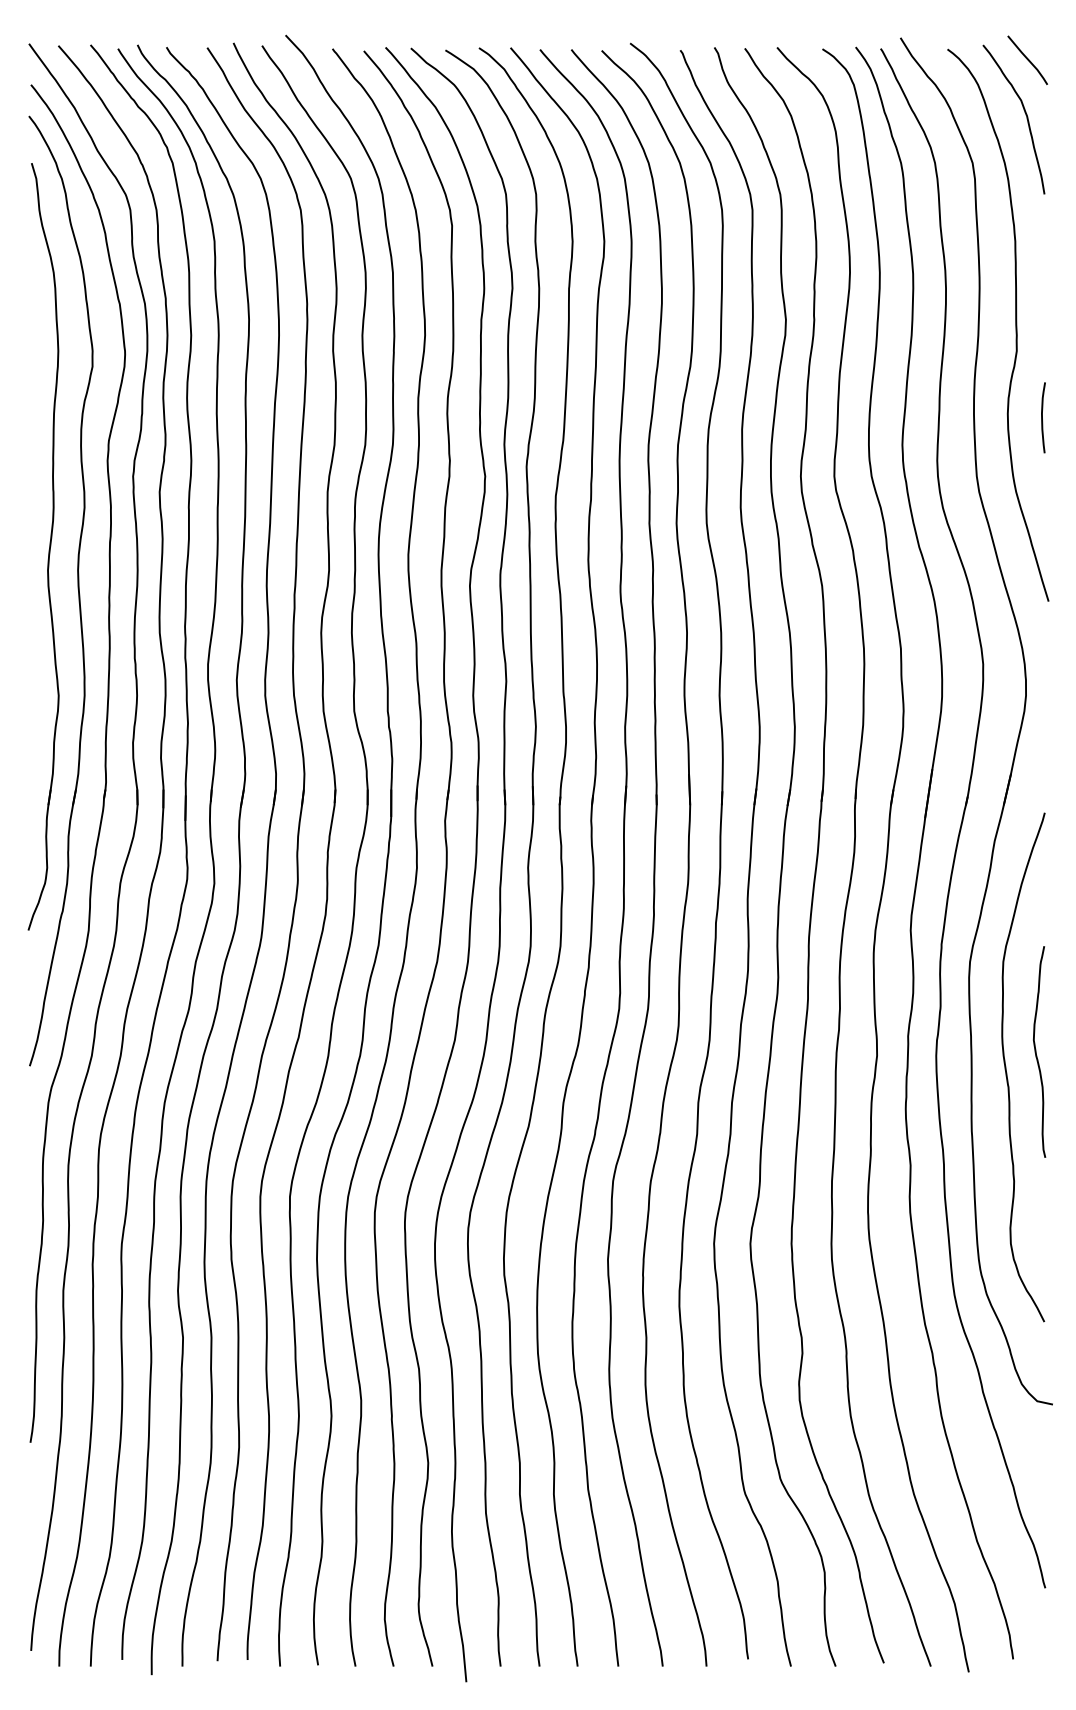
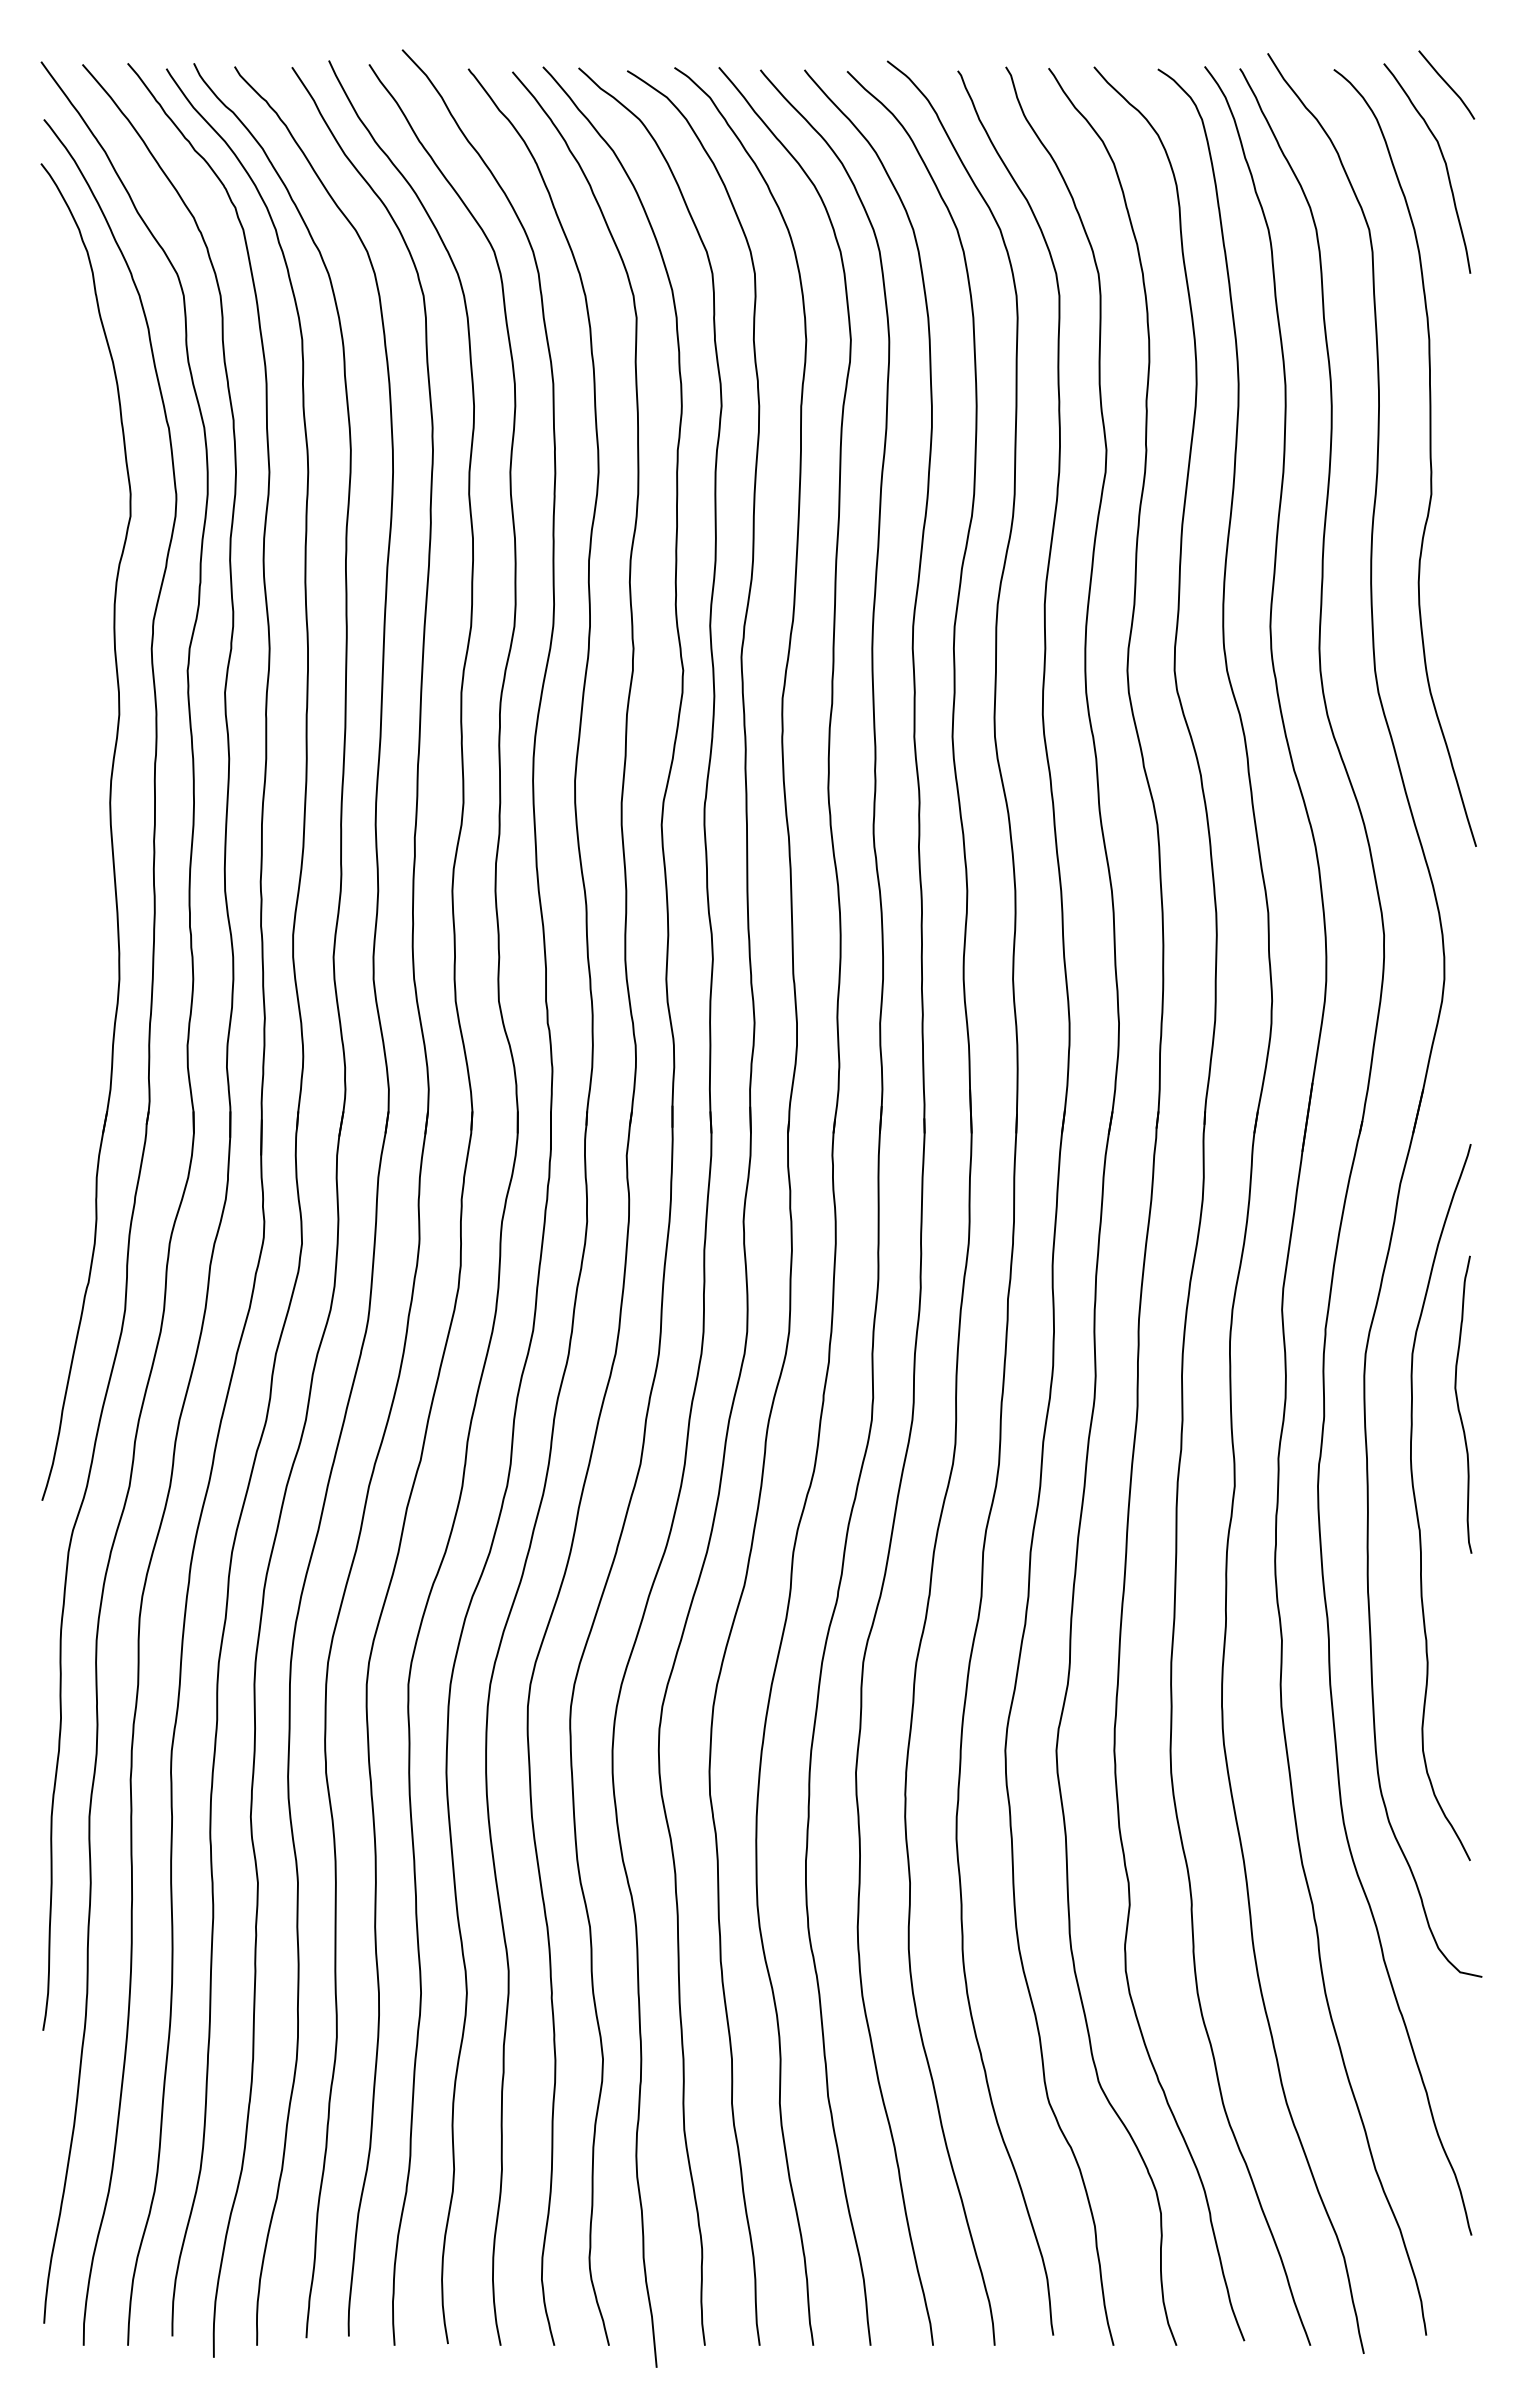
curve: (1042, 418) -> (1467, 588), removed
part: (49, 547) -> (69, 770), removed
curve: (1036, 1053) -> (1459, 1406), moved

